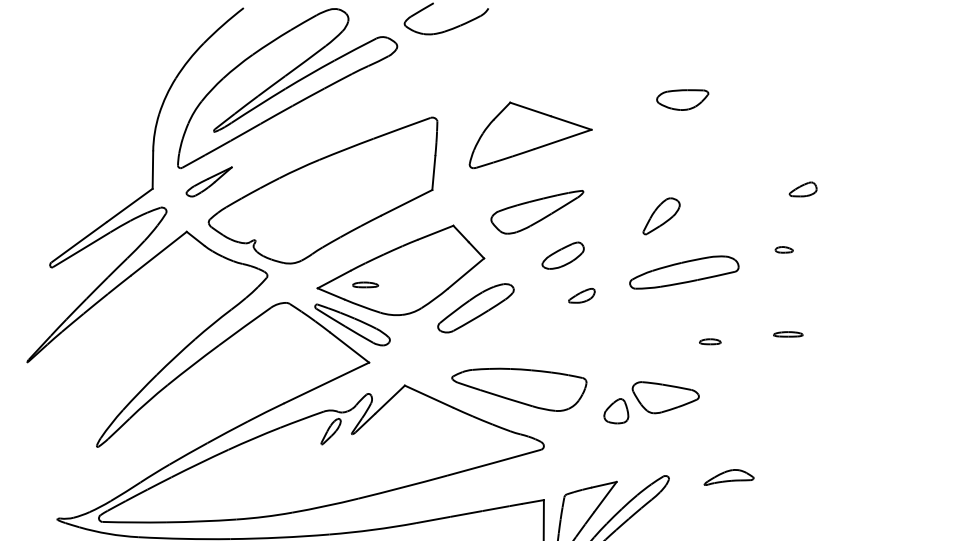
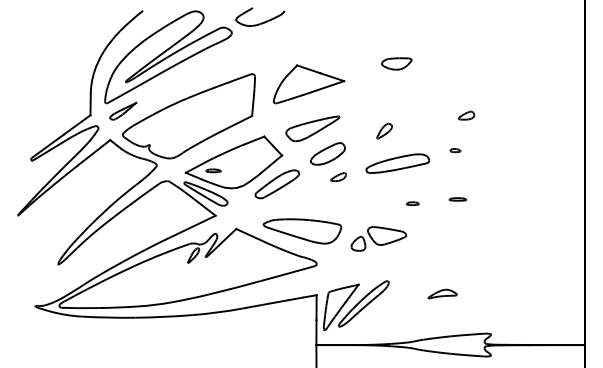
part: (661, 216) -> (384, 131), size x0.71
part: (562, 254) -> (327, 153), size x1.43
part: (728, 476) -> (442, 293), moved

